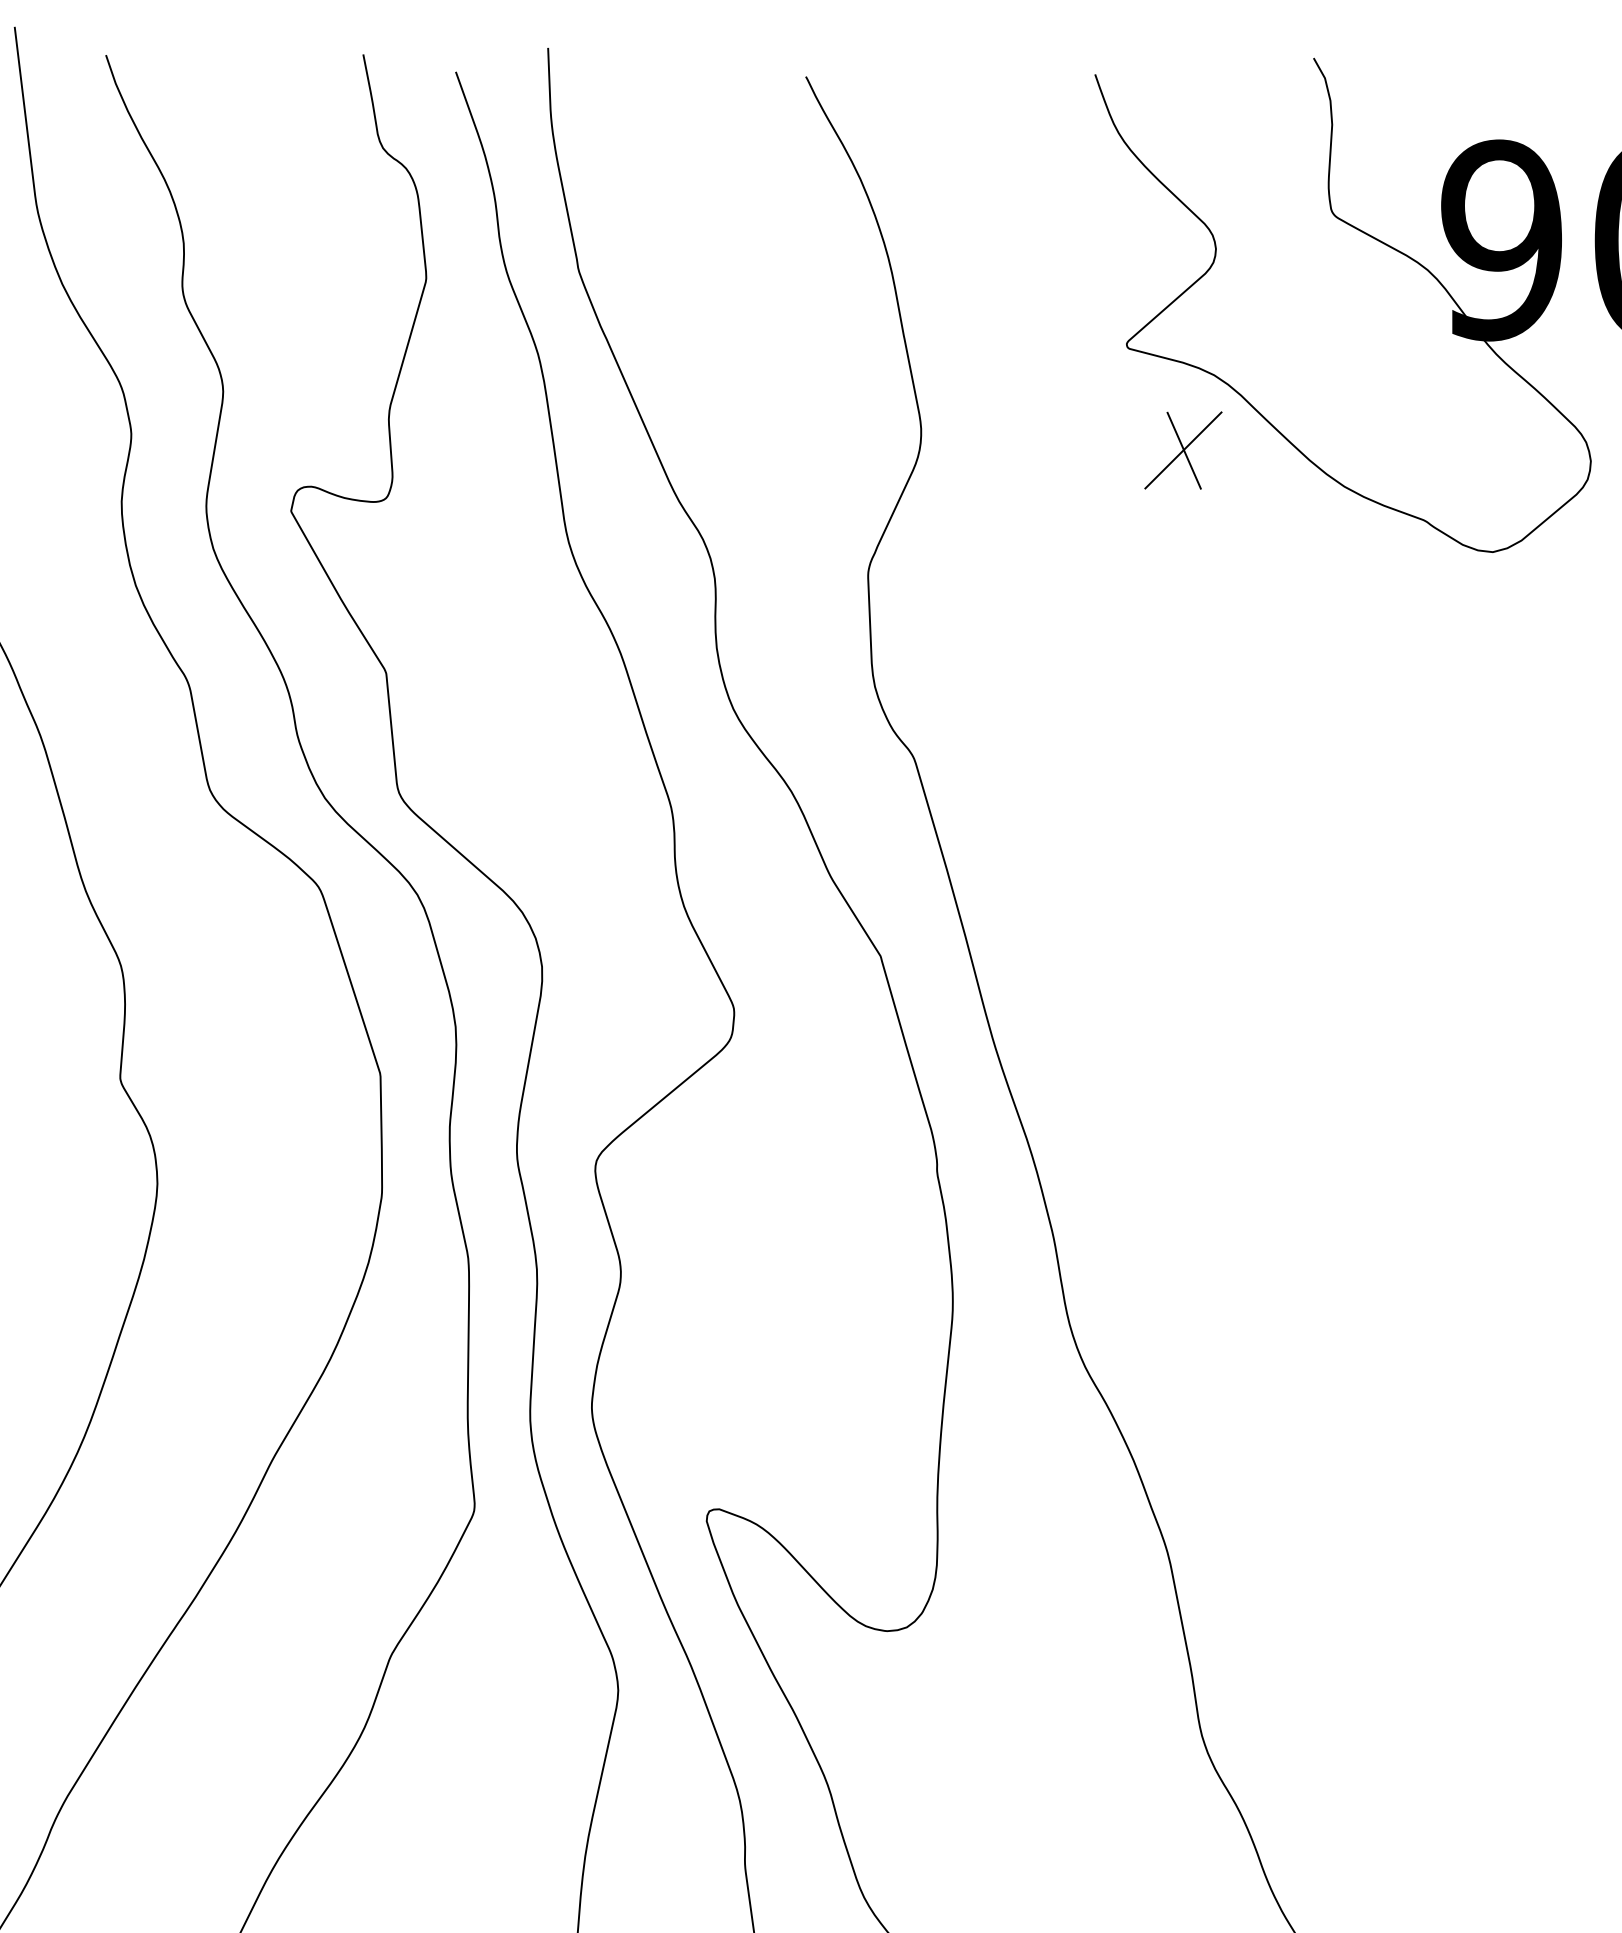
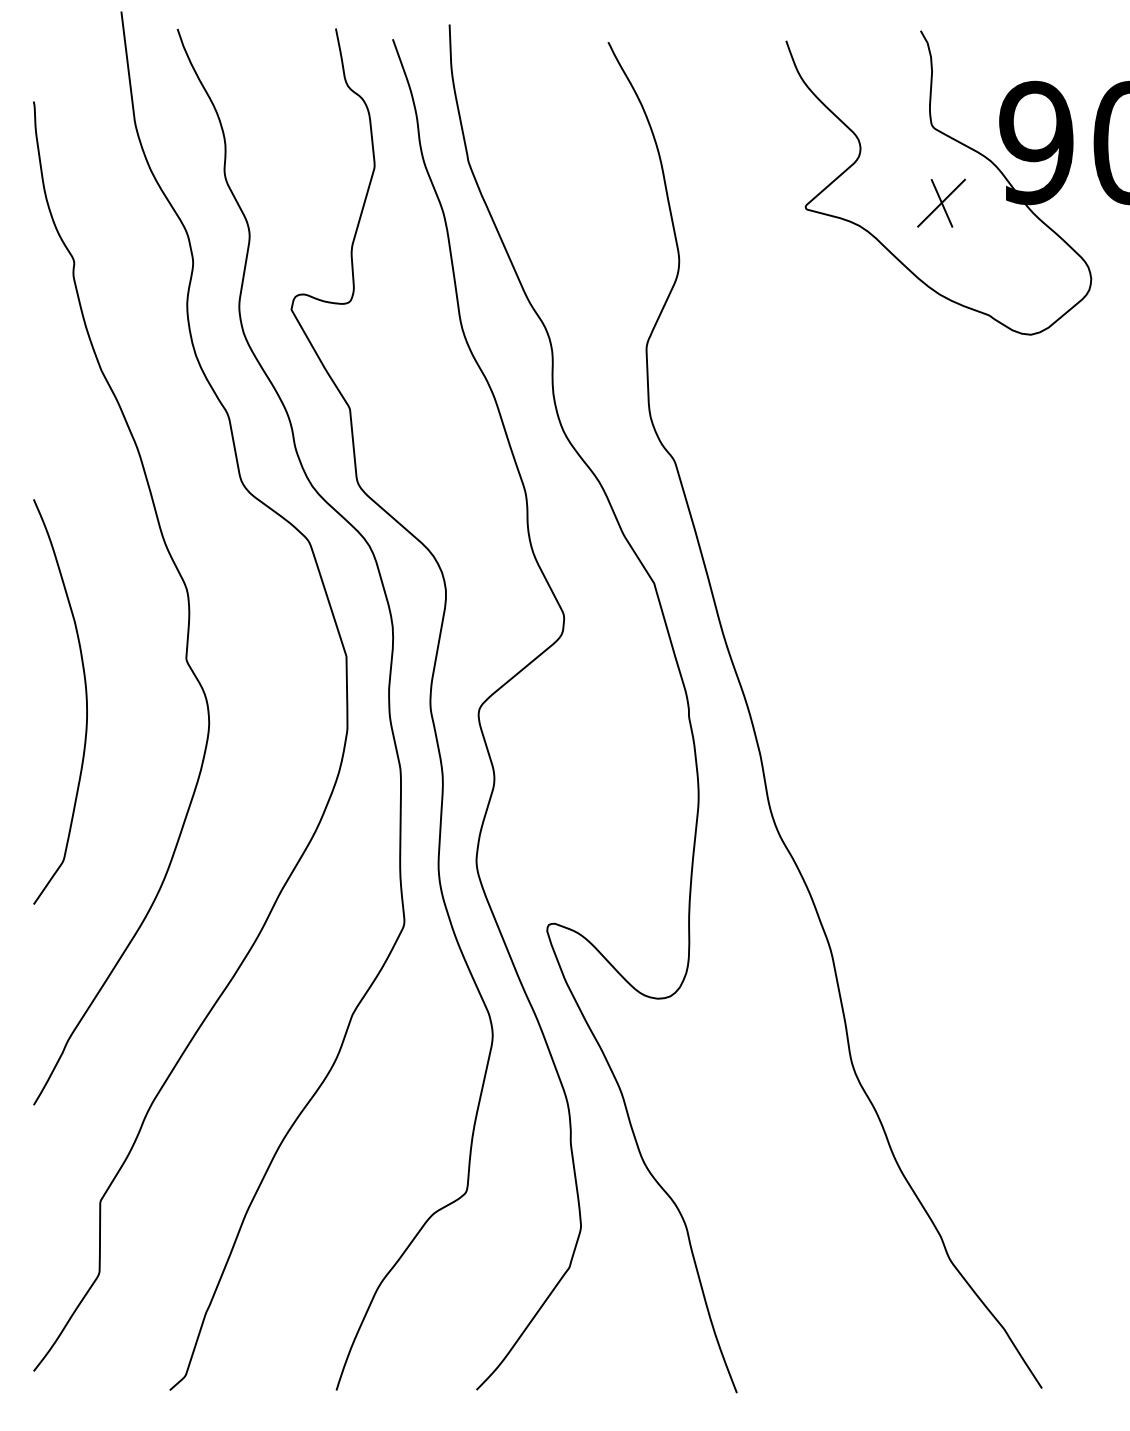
part: (1183, 449) -> (941, 202), moved

